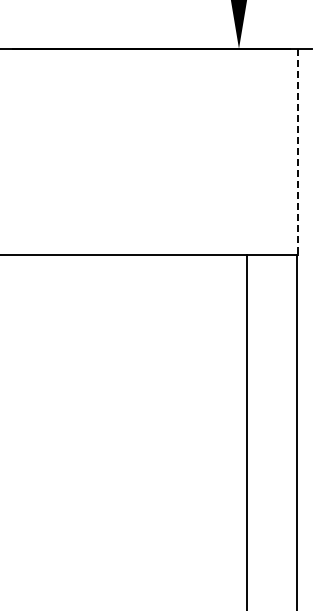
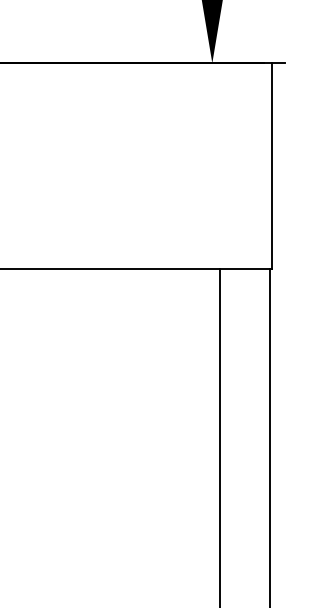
line: (298, 151) -> (271, 165), dashed -> solid

